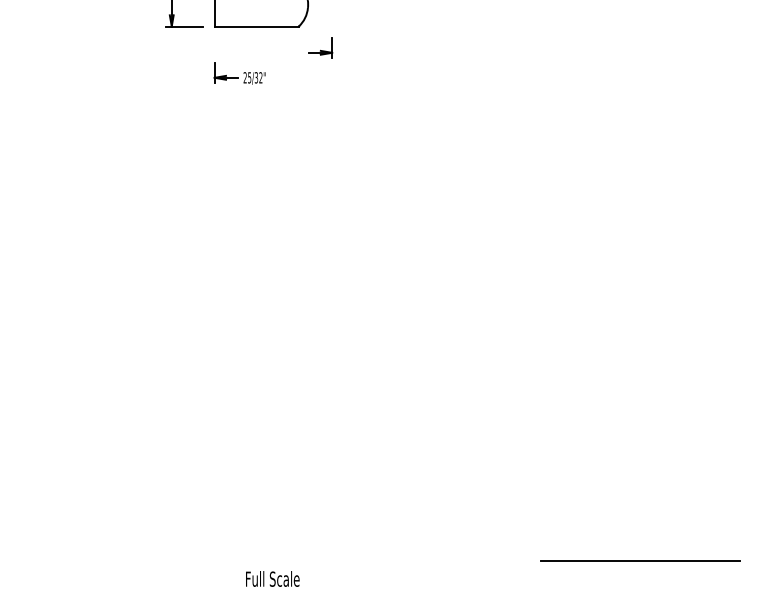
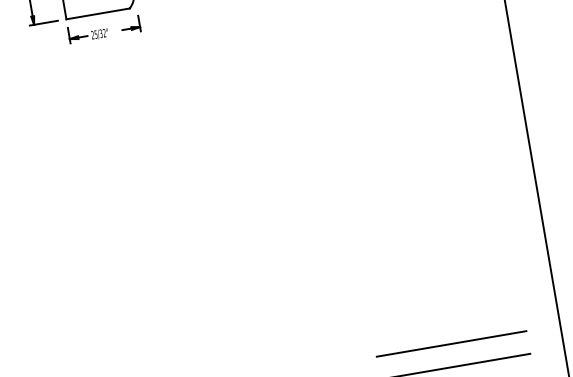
part: (320, 47) -> (130, 24), moved
part: (239, 73) -> (87, 32), moved
line: (640, 530) -> (451, 343), added

